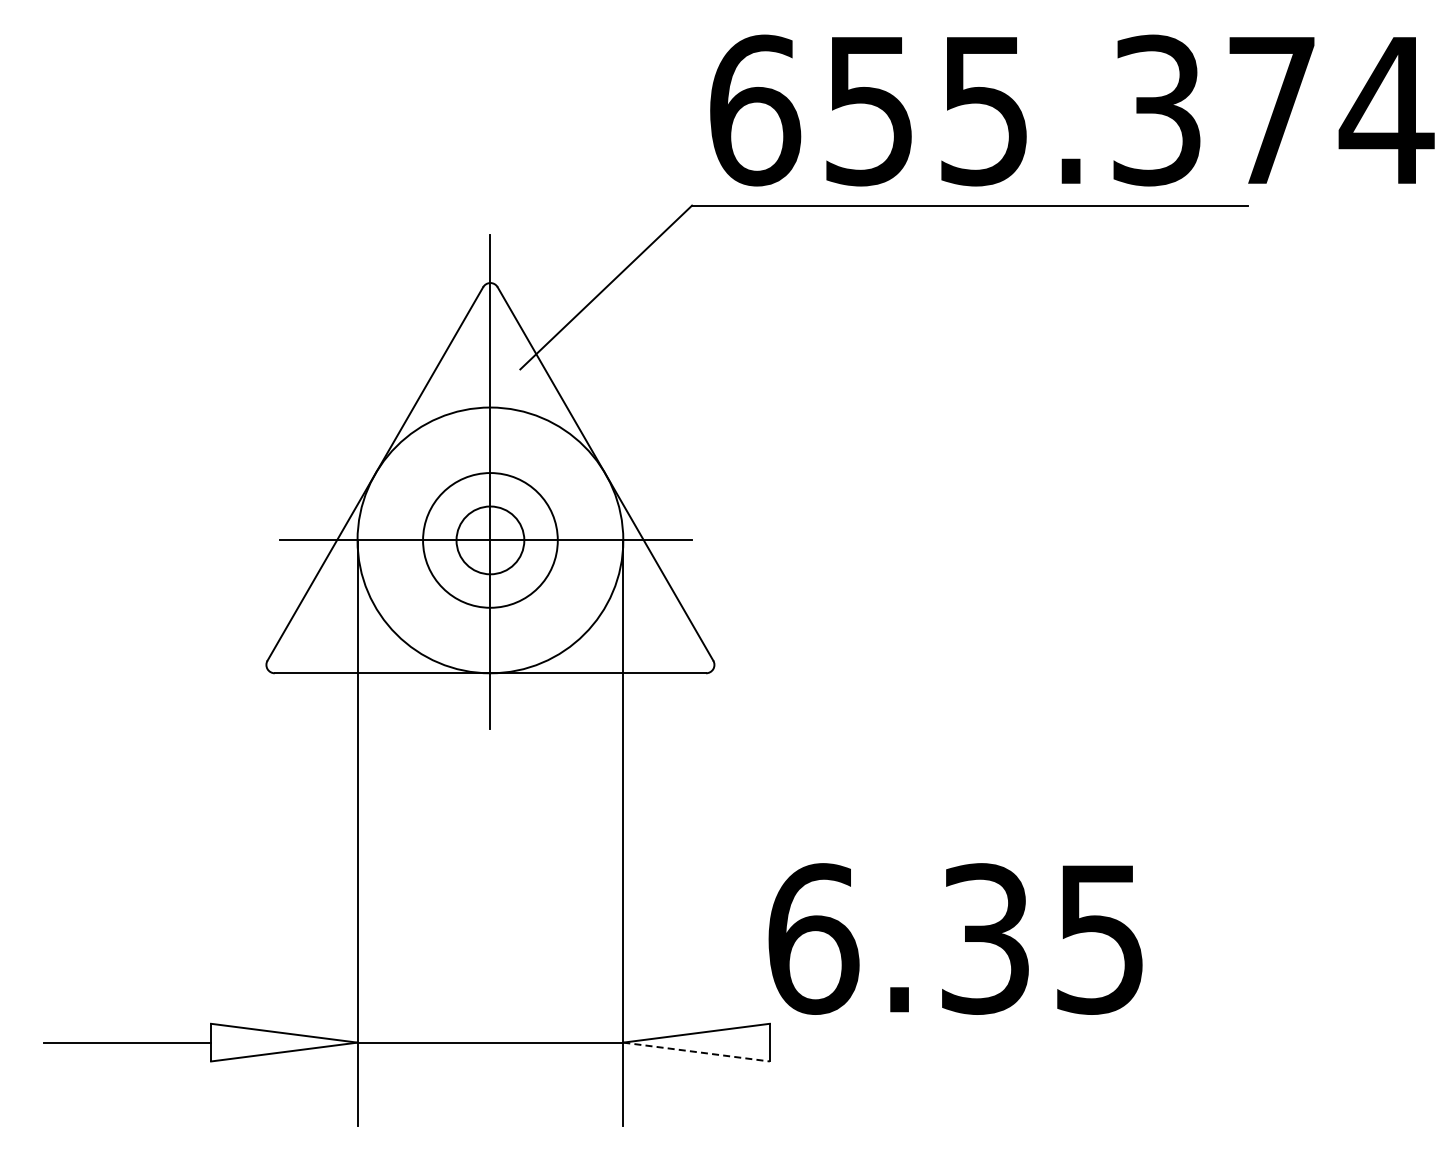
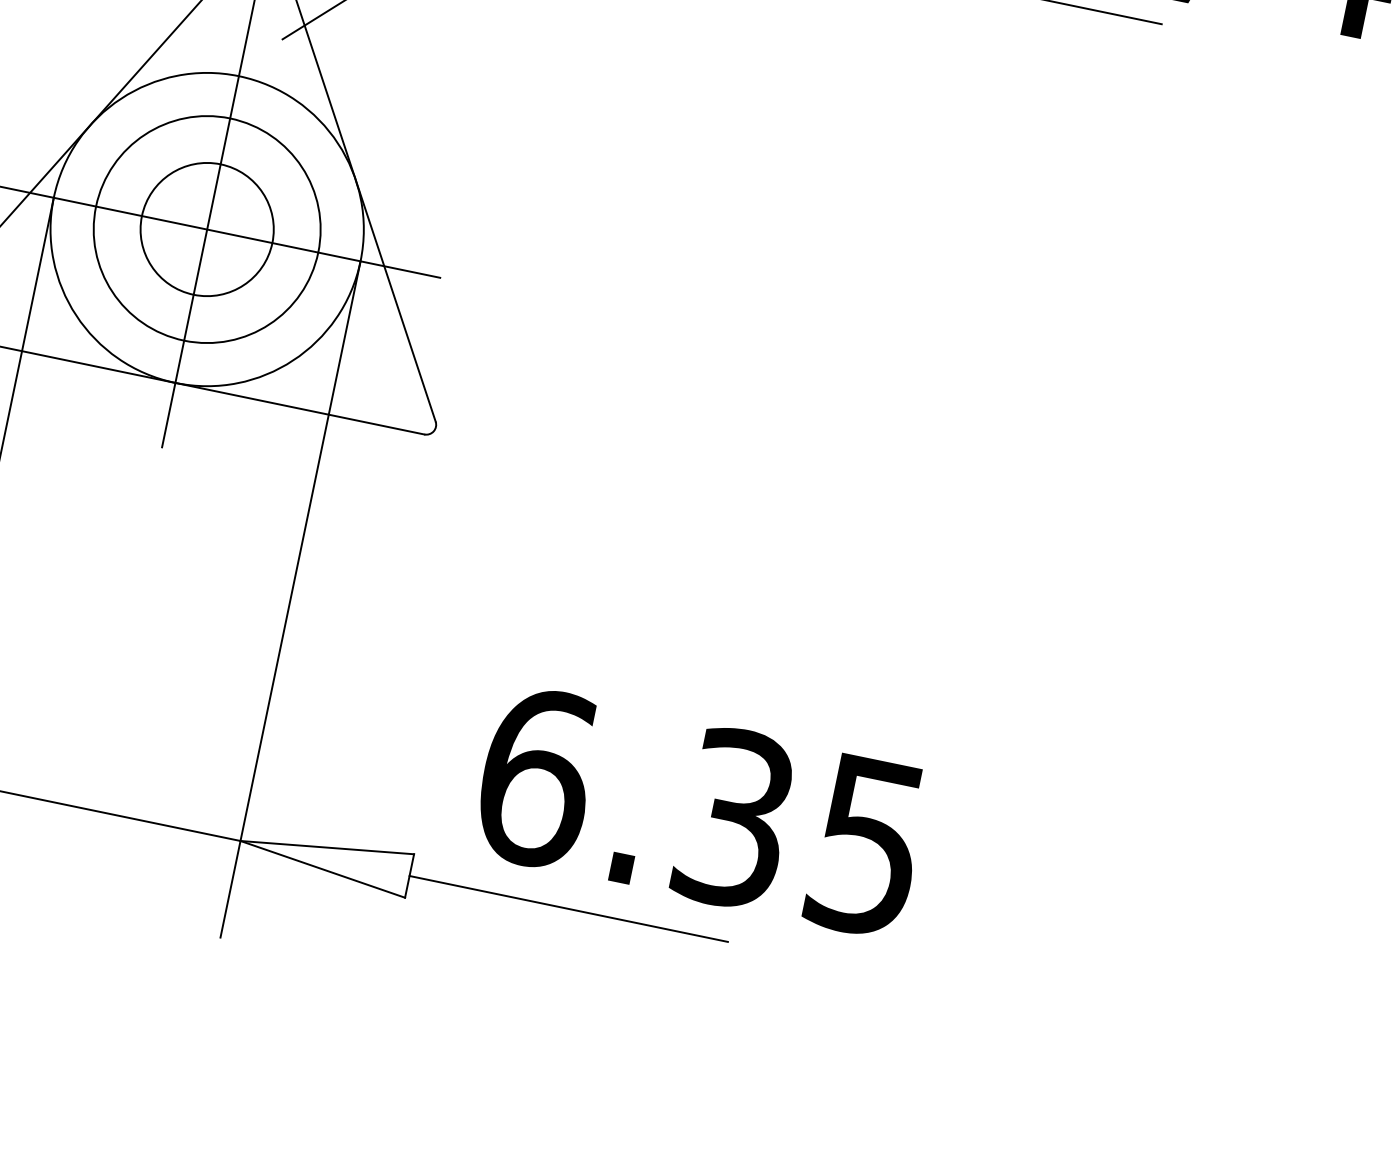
circle: (489, 539) -> (206, 228), size x1.67
circle: (490, 540) -> (207, 229), size x1.43
text: (955, 938) -> (700, 810), moved
line: (907, 1042) -> (568, 908), added
line: (696, 1052) -> (322, 869), dashed -> solid

